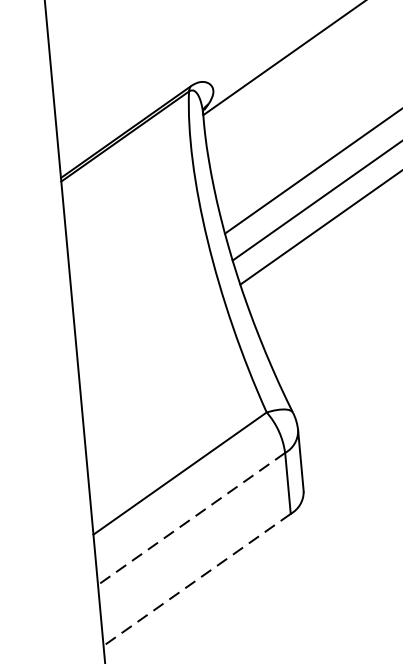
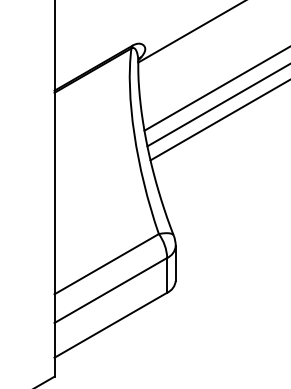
line: (190, 519) -> (110, 290), dashed -> solid
line: (196, 580) -> (110, 325), dashed -> solid

